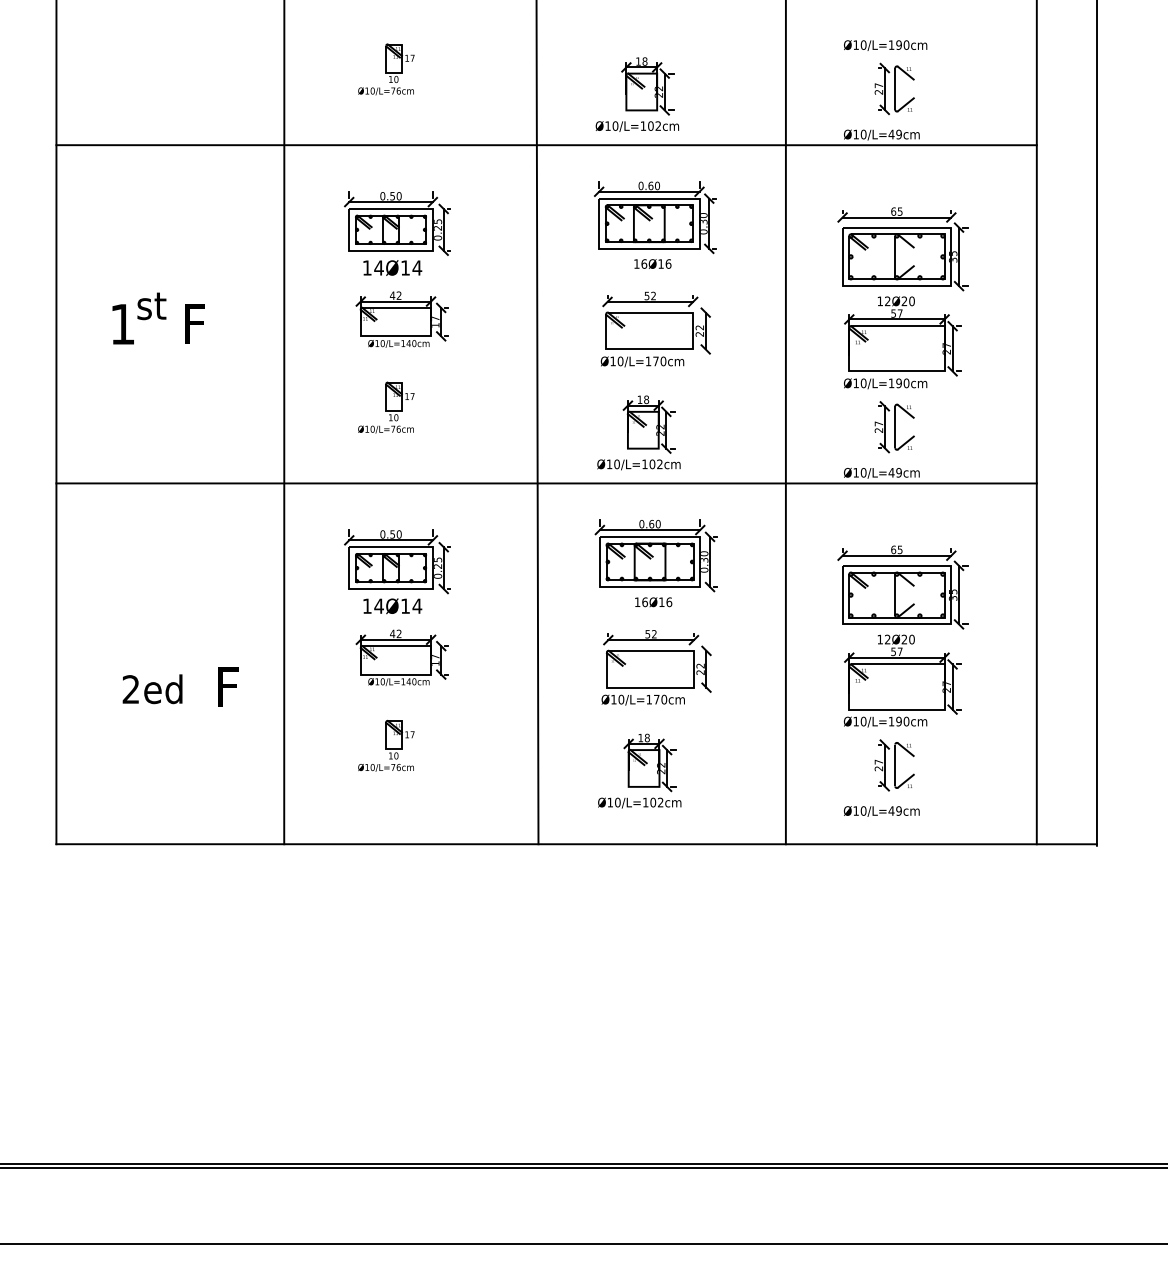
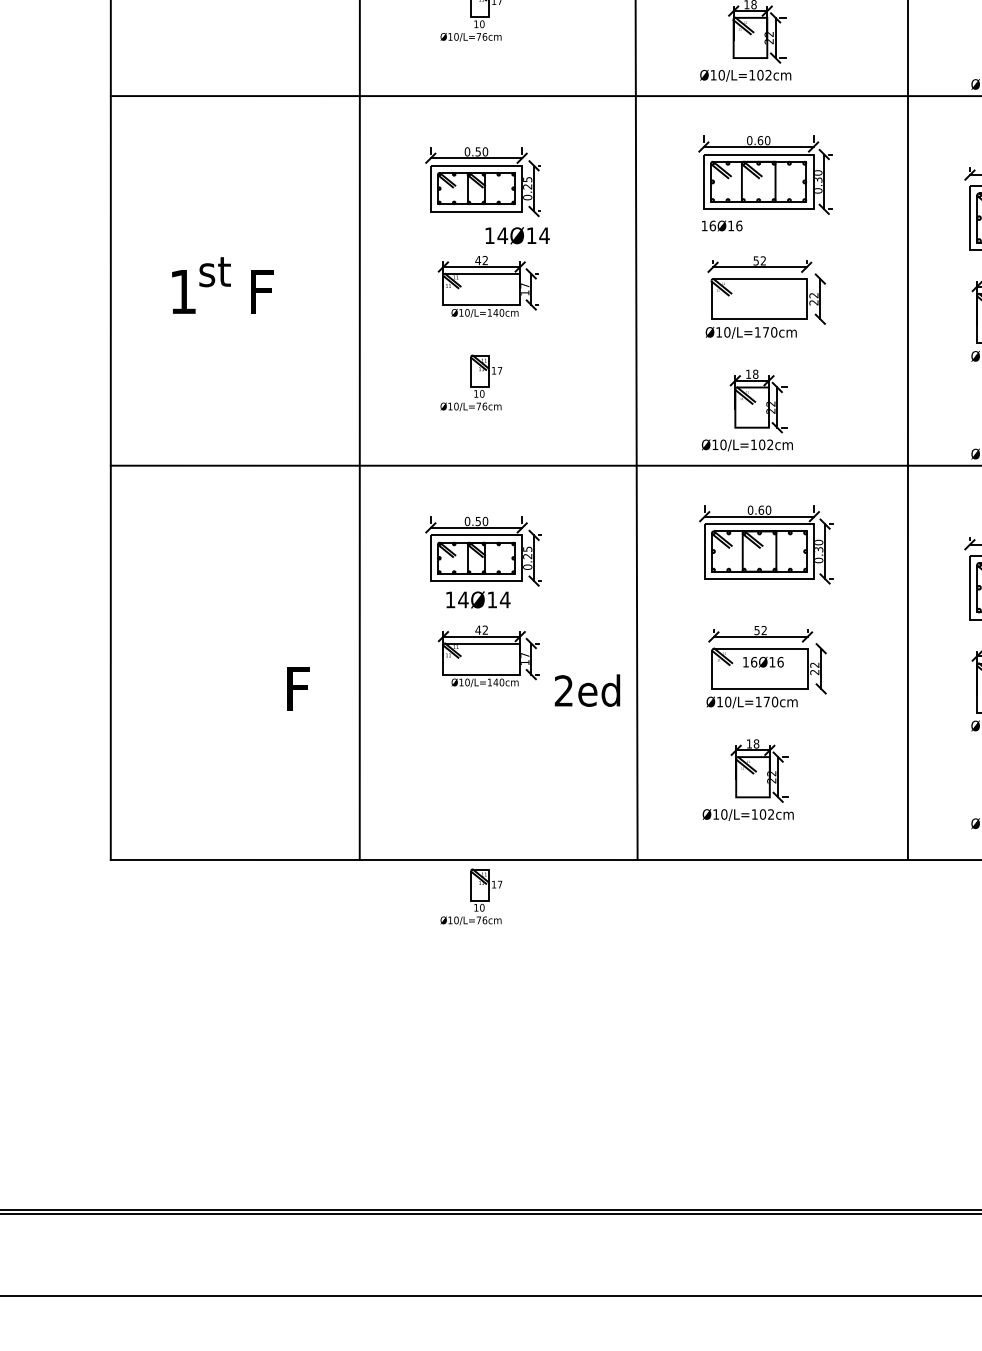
text: (652, 263) -> (721, 225), moved
text: (392, 267) -> (517, 235), moved
text: (653, 602) -> (763, 662), moved
text: (152, 689) -> (587, 690), moved
part: (386, 745) -> (471, 896), moved

